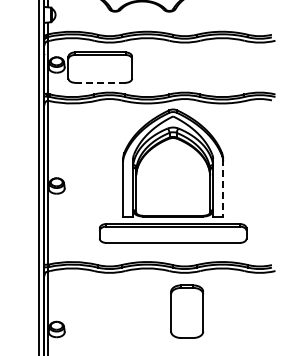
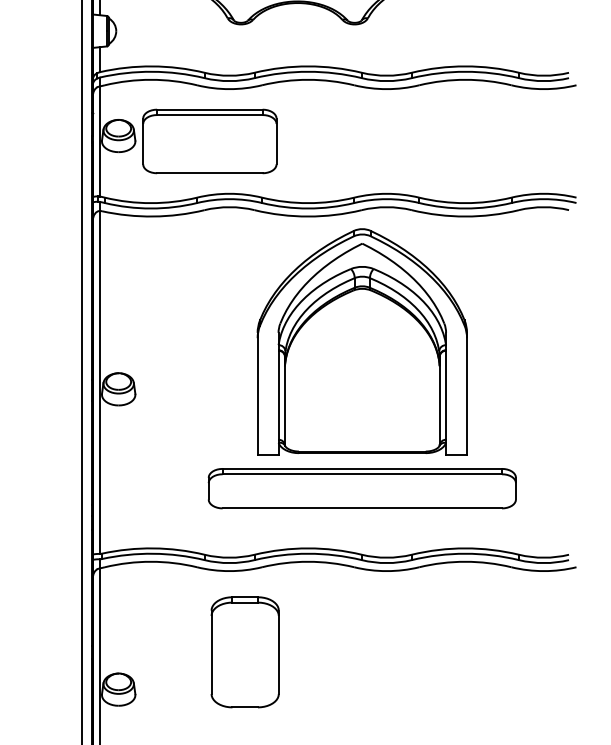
line: (100, 82) -> (210, 172), dashed -> solid
line: (223, 188) -> (467, 394), dashed -> solid
part: (187, 311) -> (245, 651), moved

